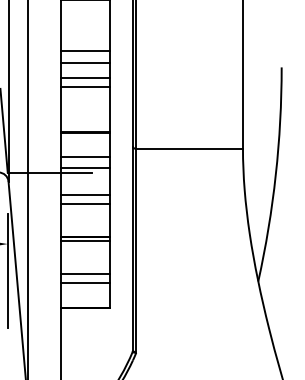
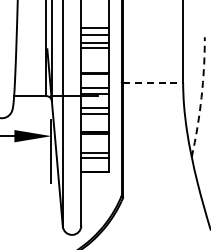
line: (190, 148) -> (153, 82), solid -> dashed
arc: (275, 174) -> (201, 97), solid -> dashed

